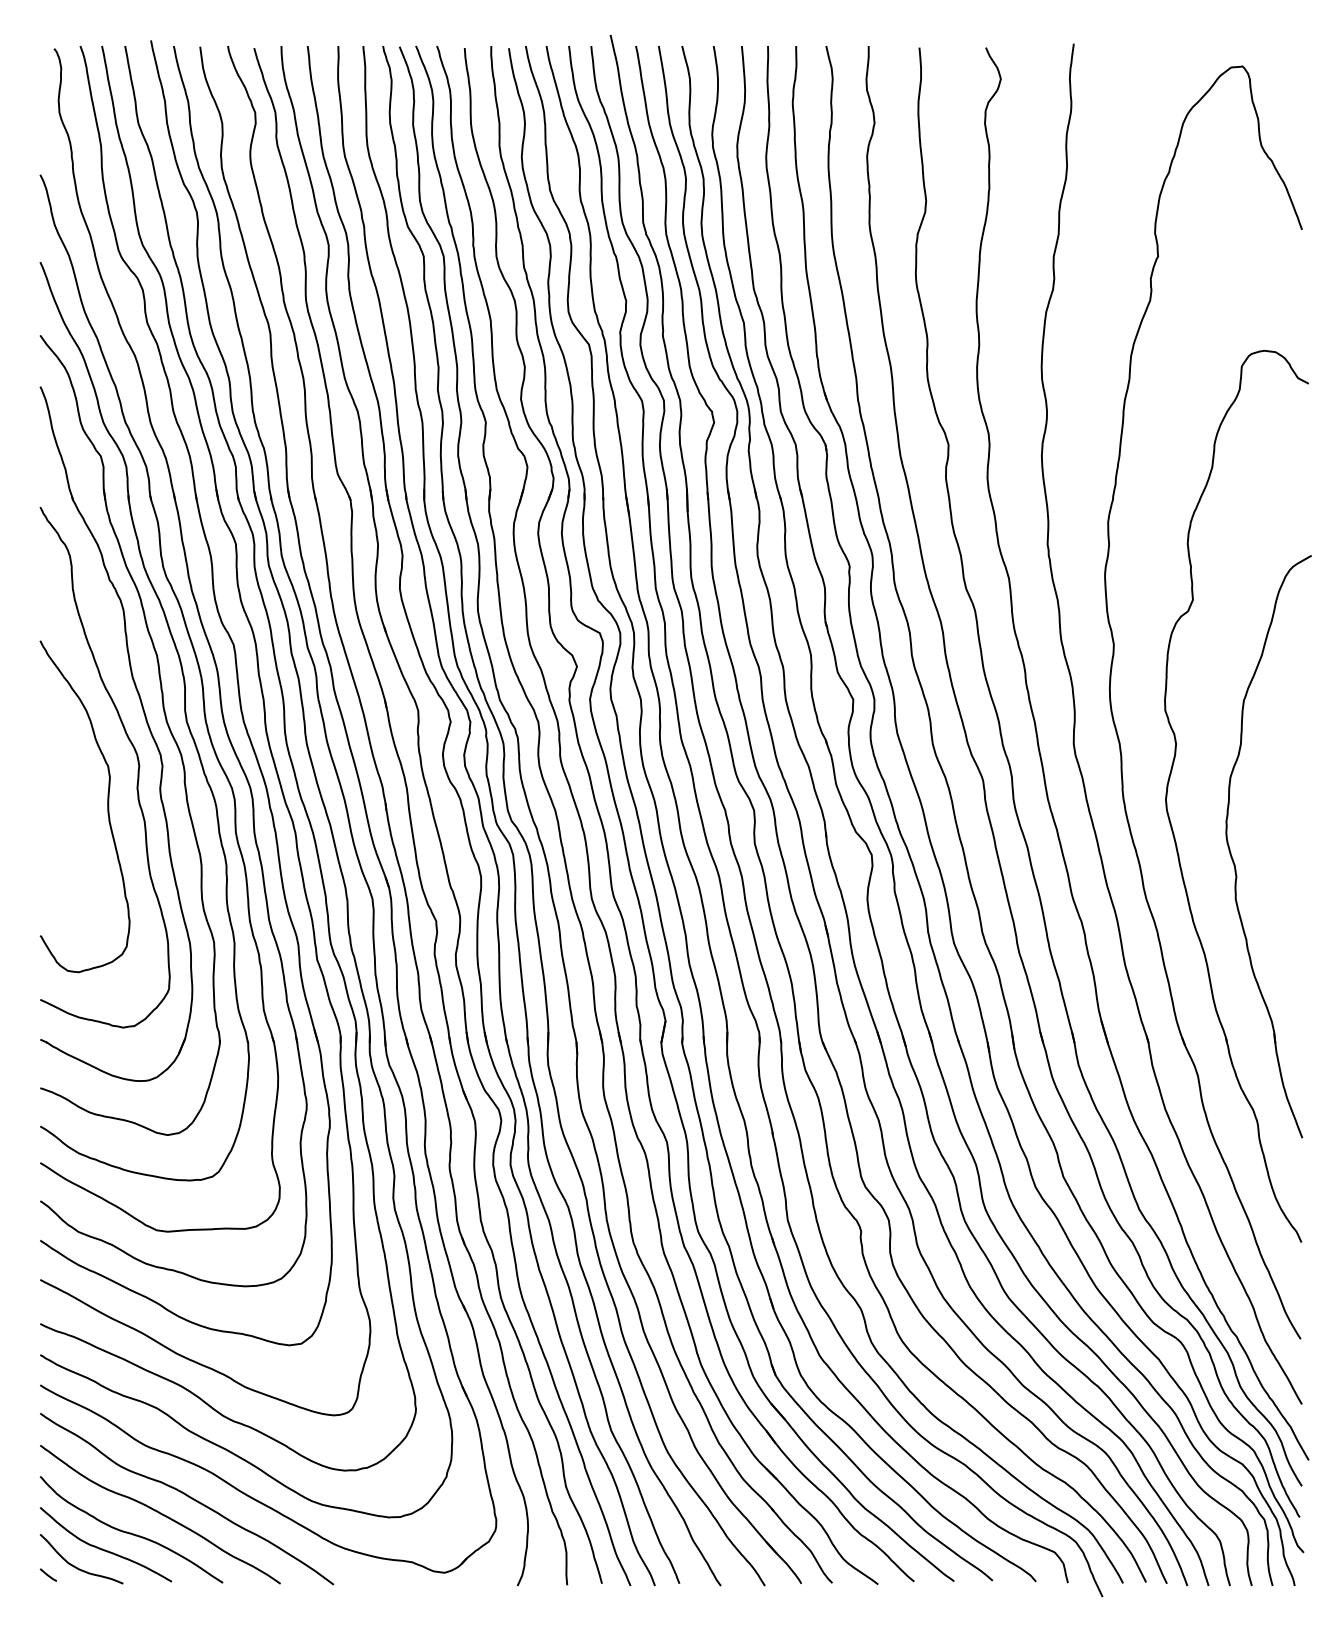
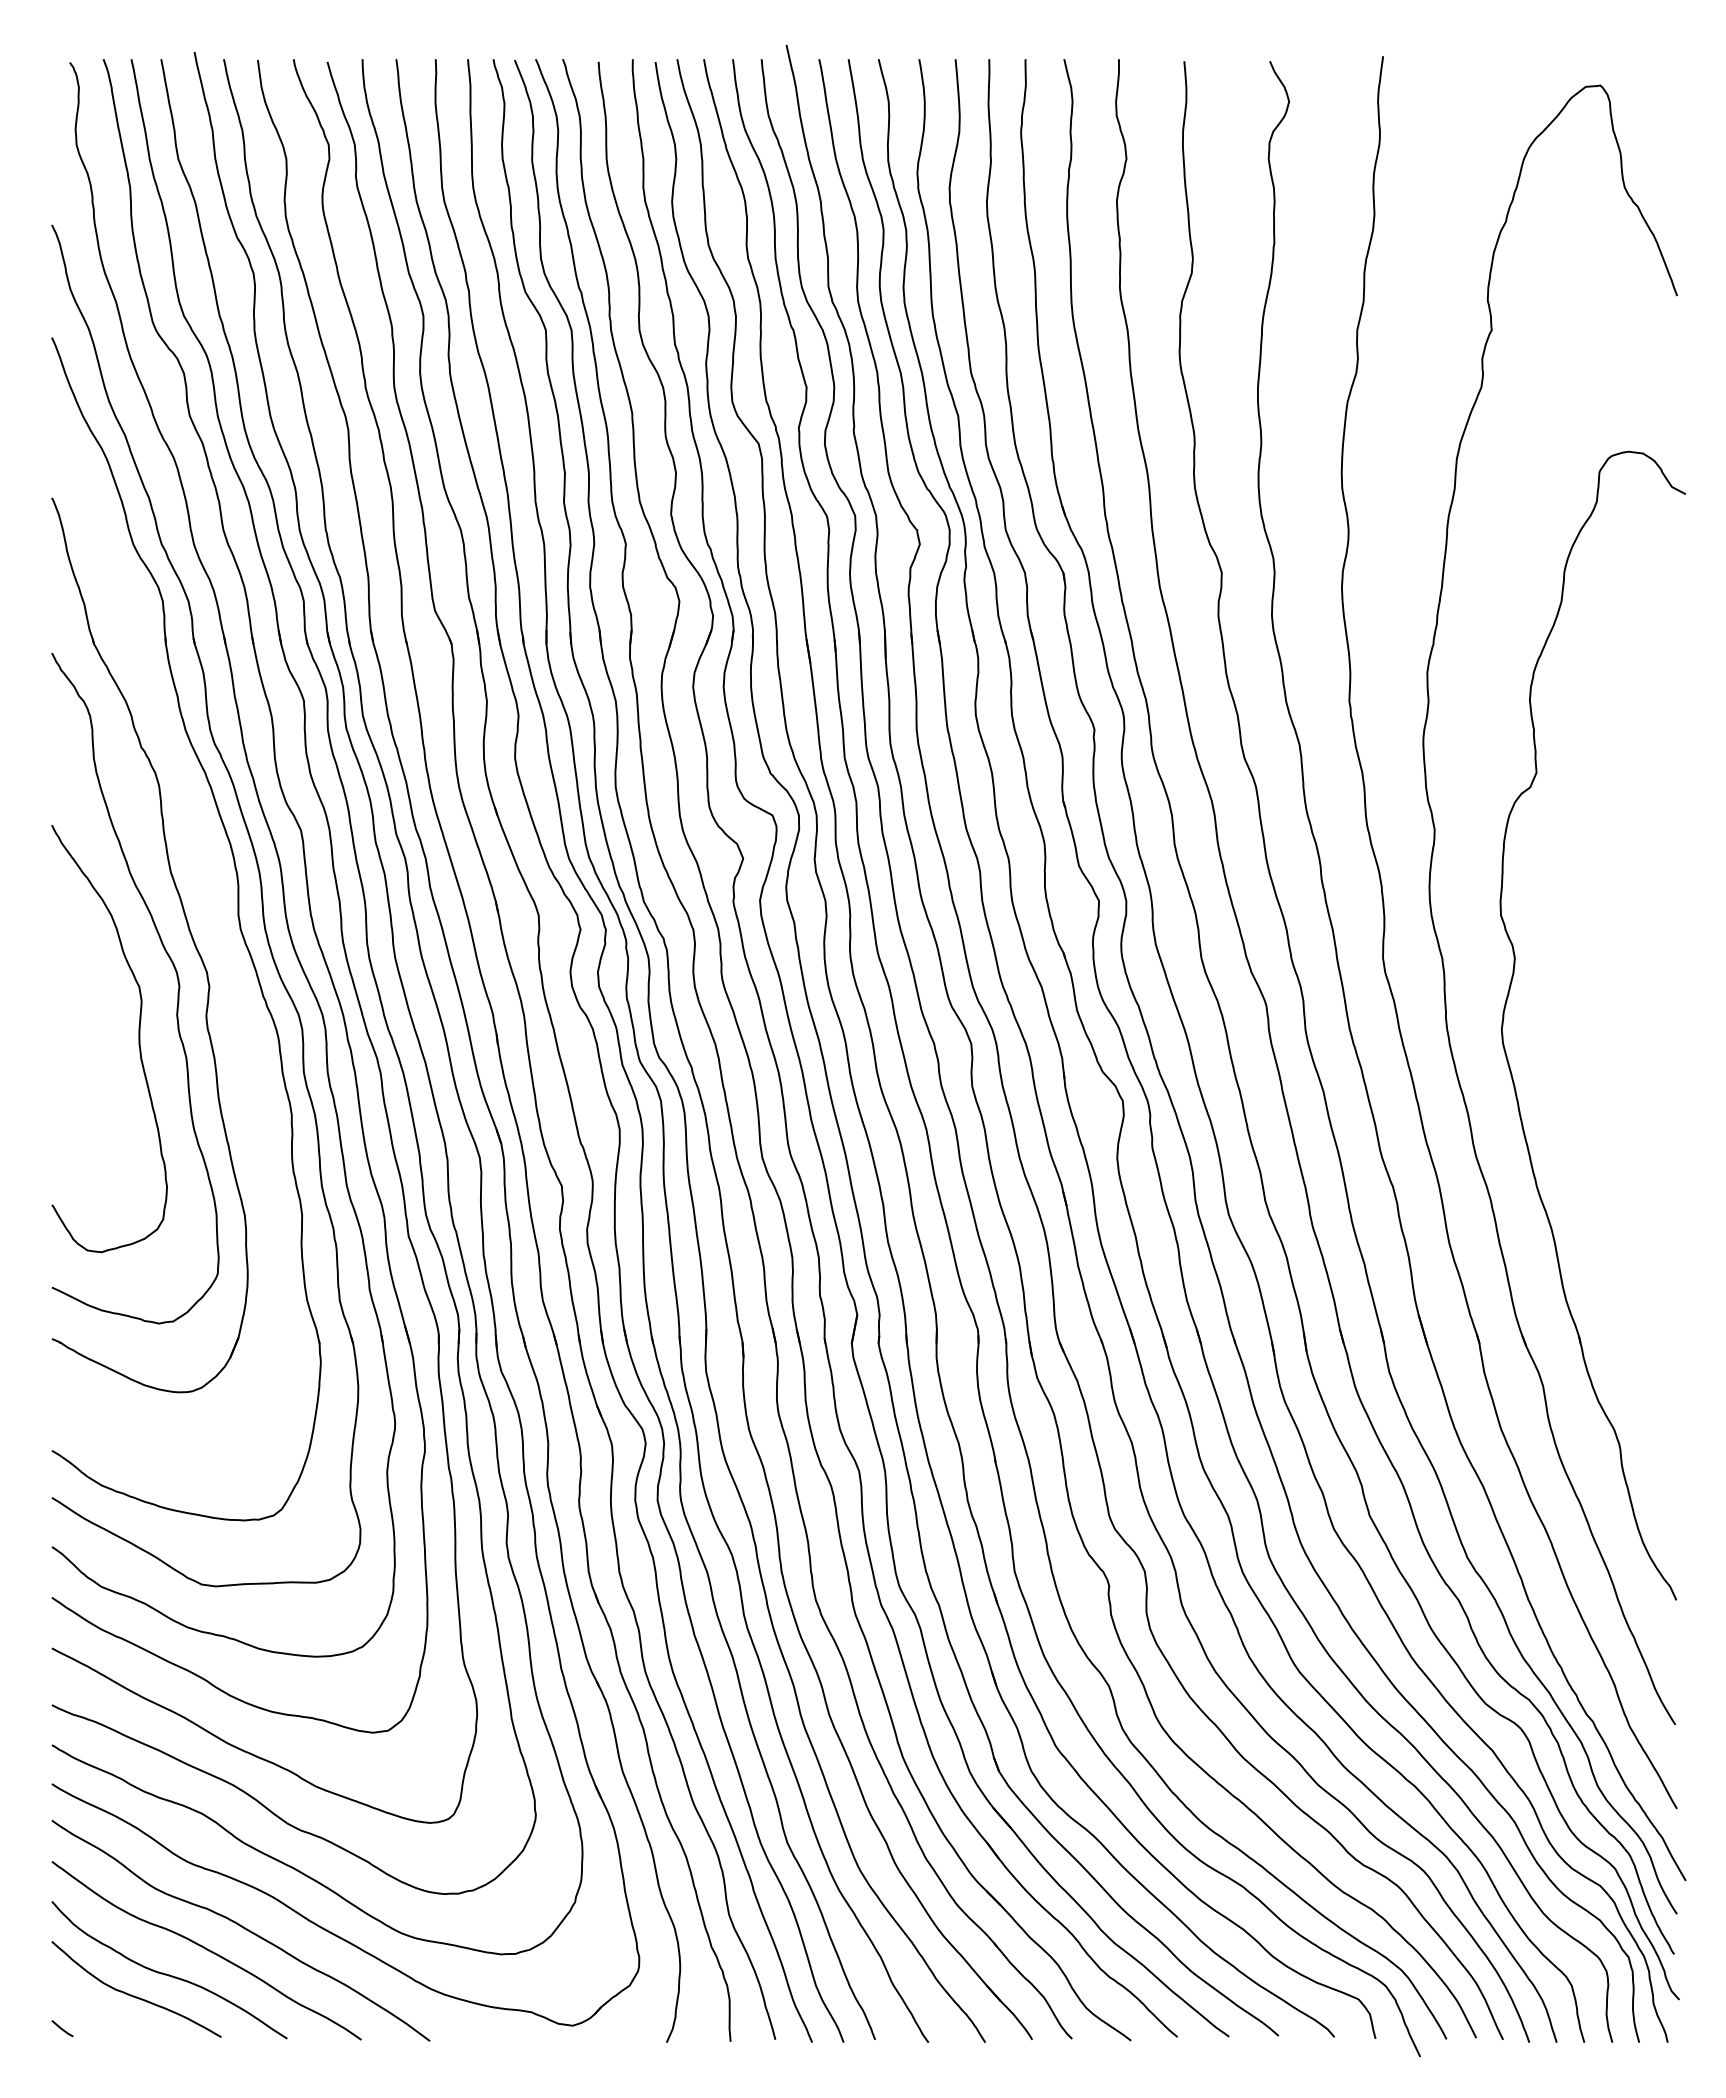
part: (166, 723) -> (214, 931), removed
part: (1233, 859) -> (1588, 1106), removed
curve: (77, 1567) -> (99, 2018), removed

